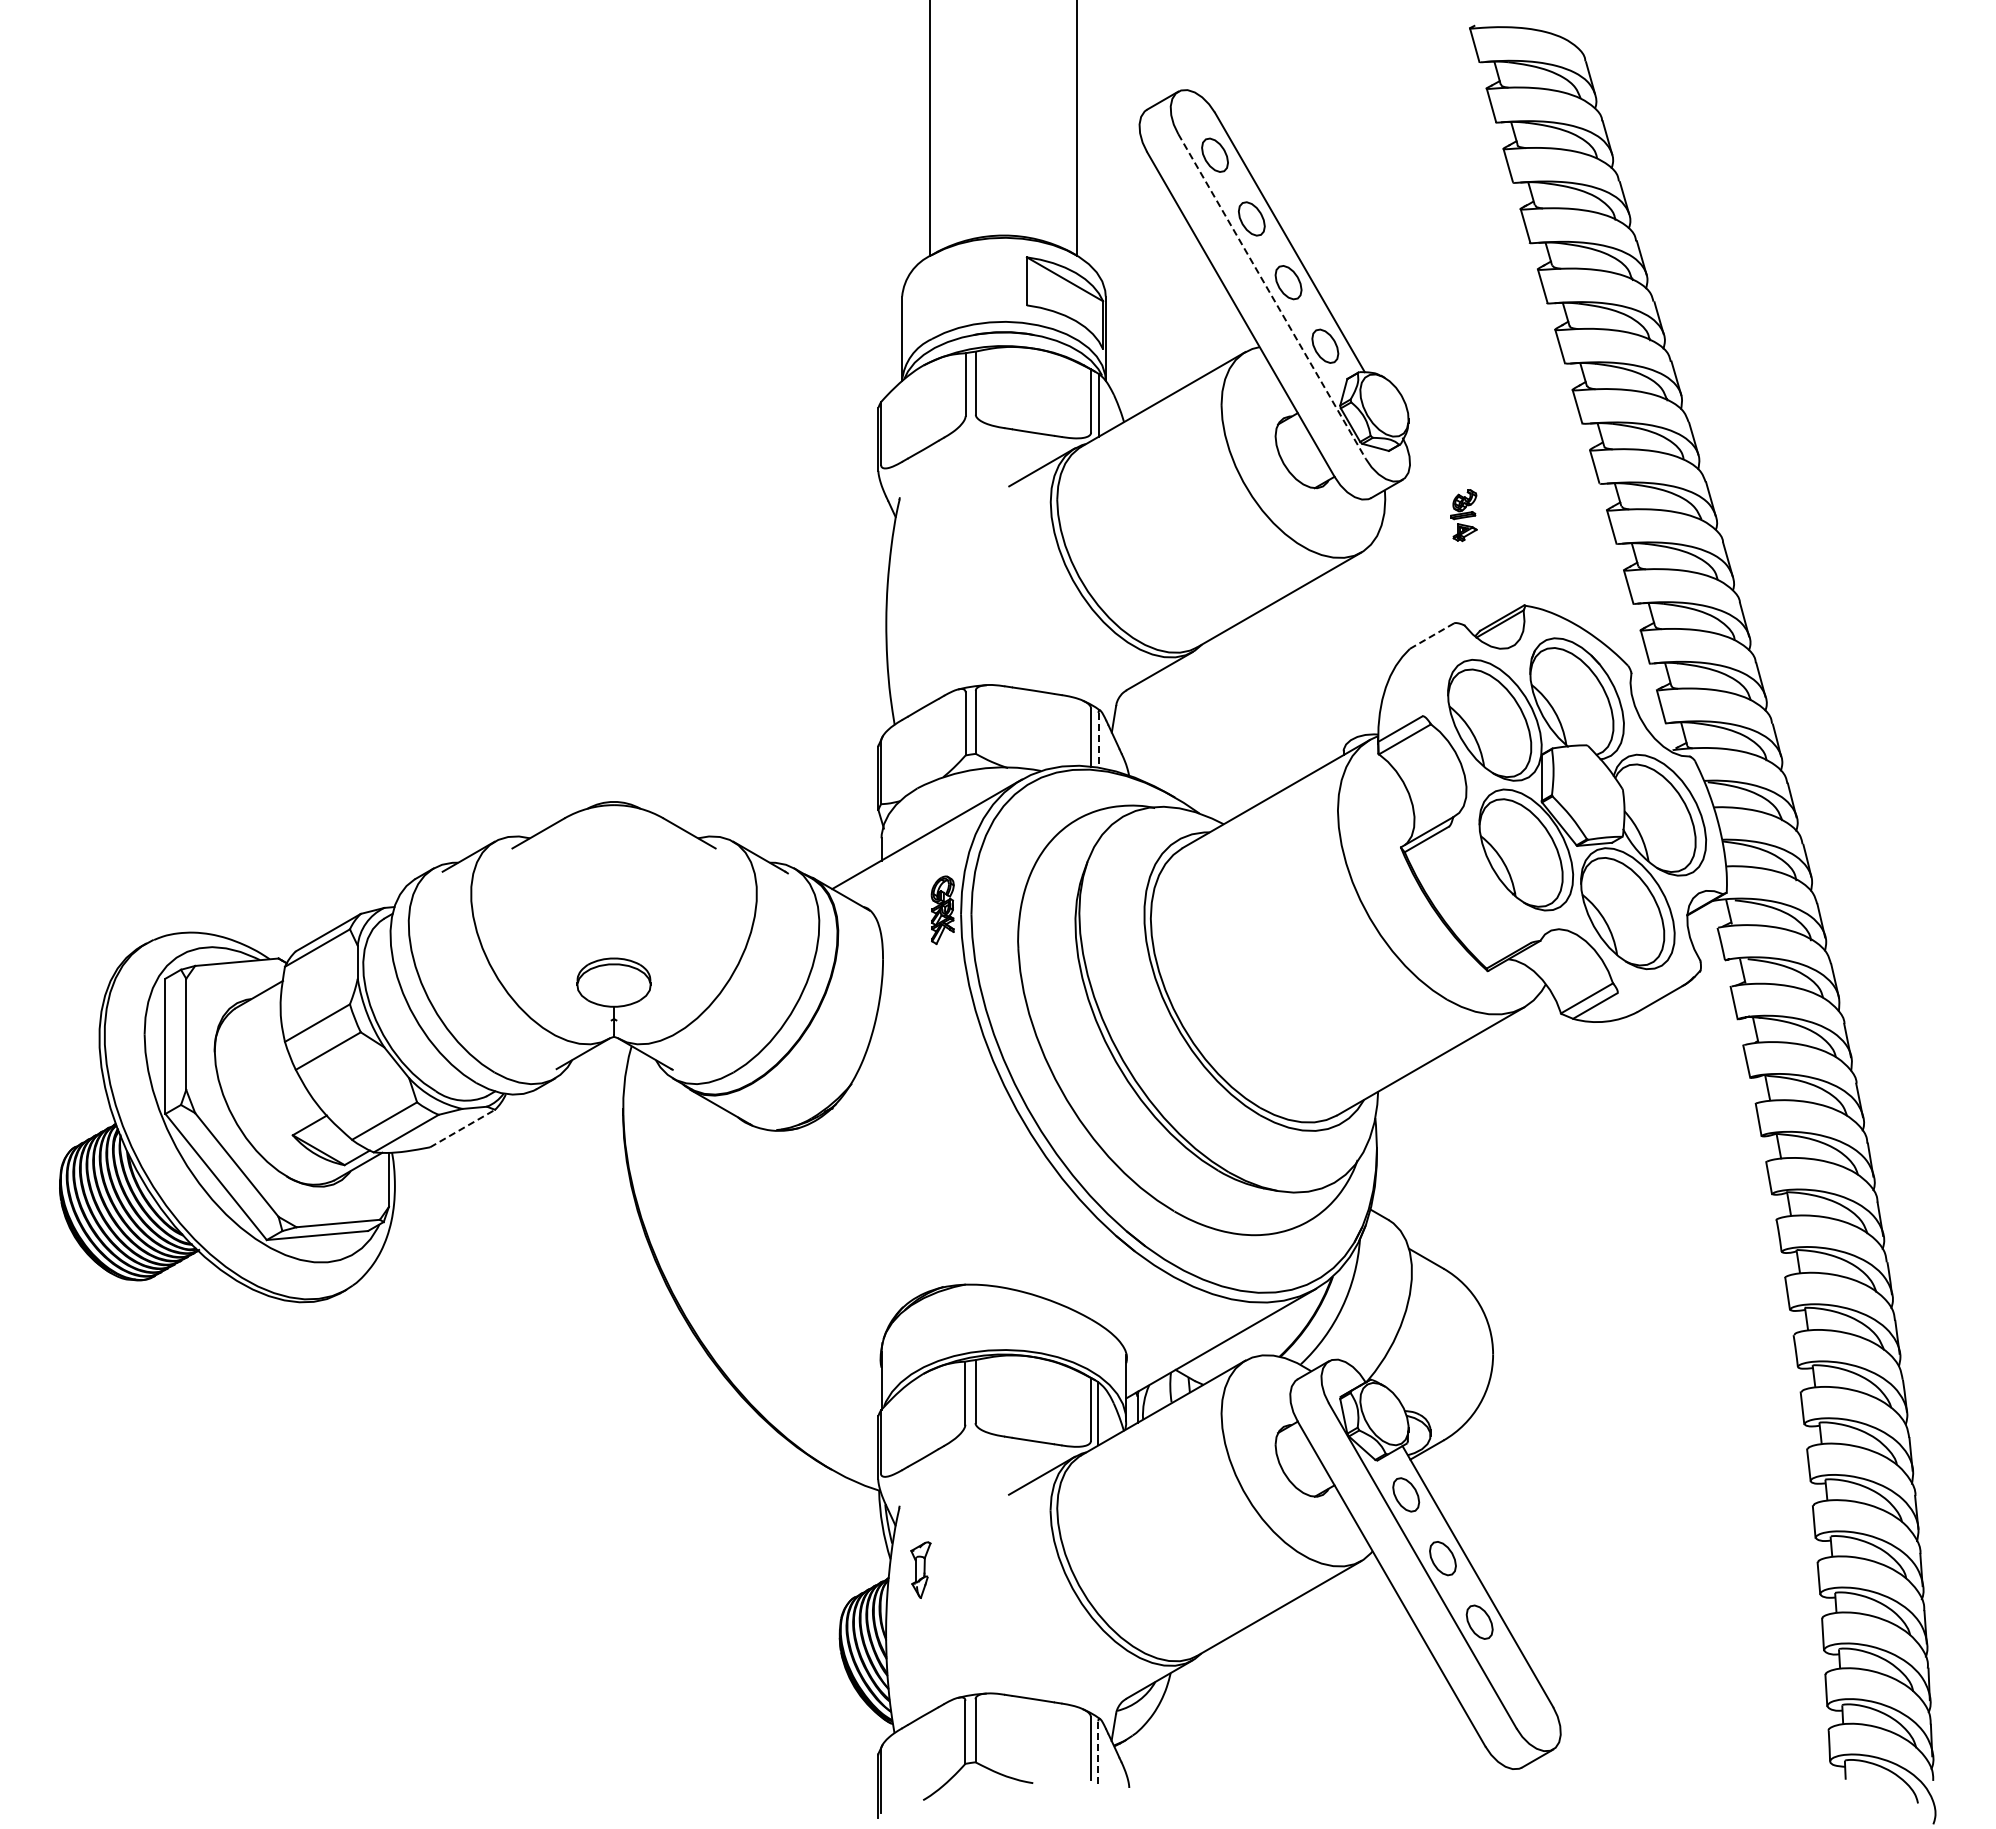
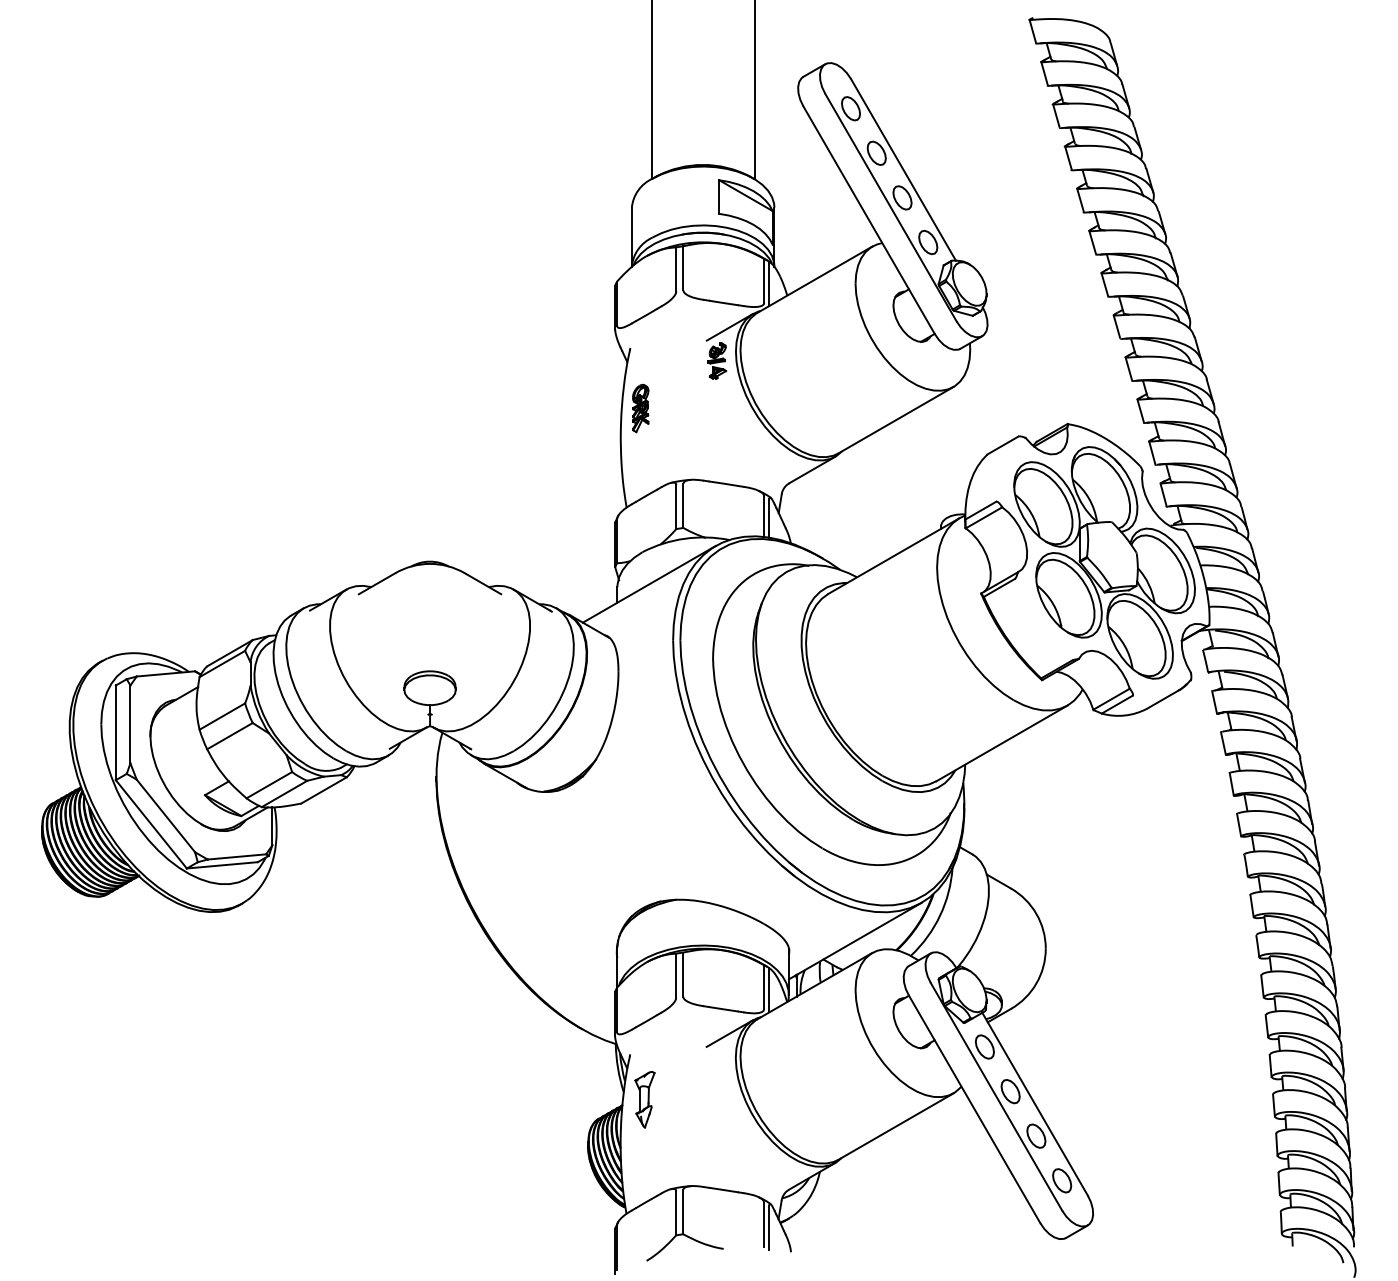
line: (1272, 296) -> (891, 207), dashed -> solid
part: (1463, 515) -> (716, 361), moved
line: (1431, 636) -> (1002, 445), dashed -> solid
line: (1098, 740) -> (769, 518), dashed -> solid
part: (942, 910) -> (640, 408), moved
line: (462, 1128) -> (323, 790), dashed -> solid
part: (920, 1569) -> (644, 1099), size x1.43
part: (1516, 1685) -> (1062, 1180), added
line: (1098, 1752) -> (769, 1227), dashed -> solid

